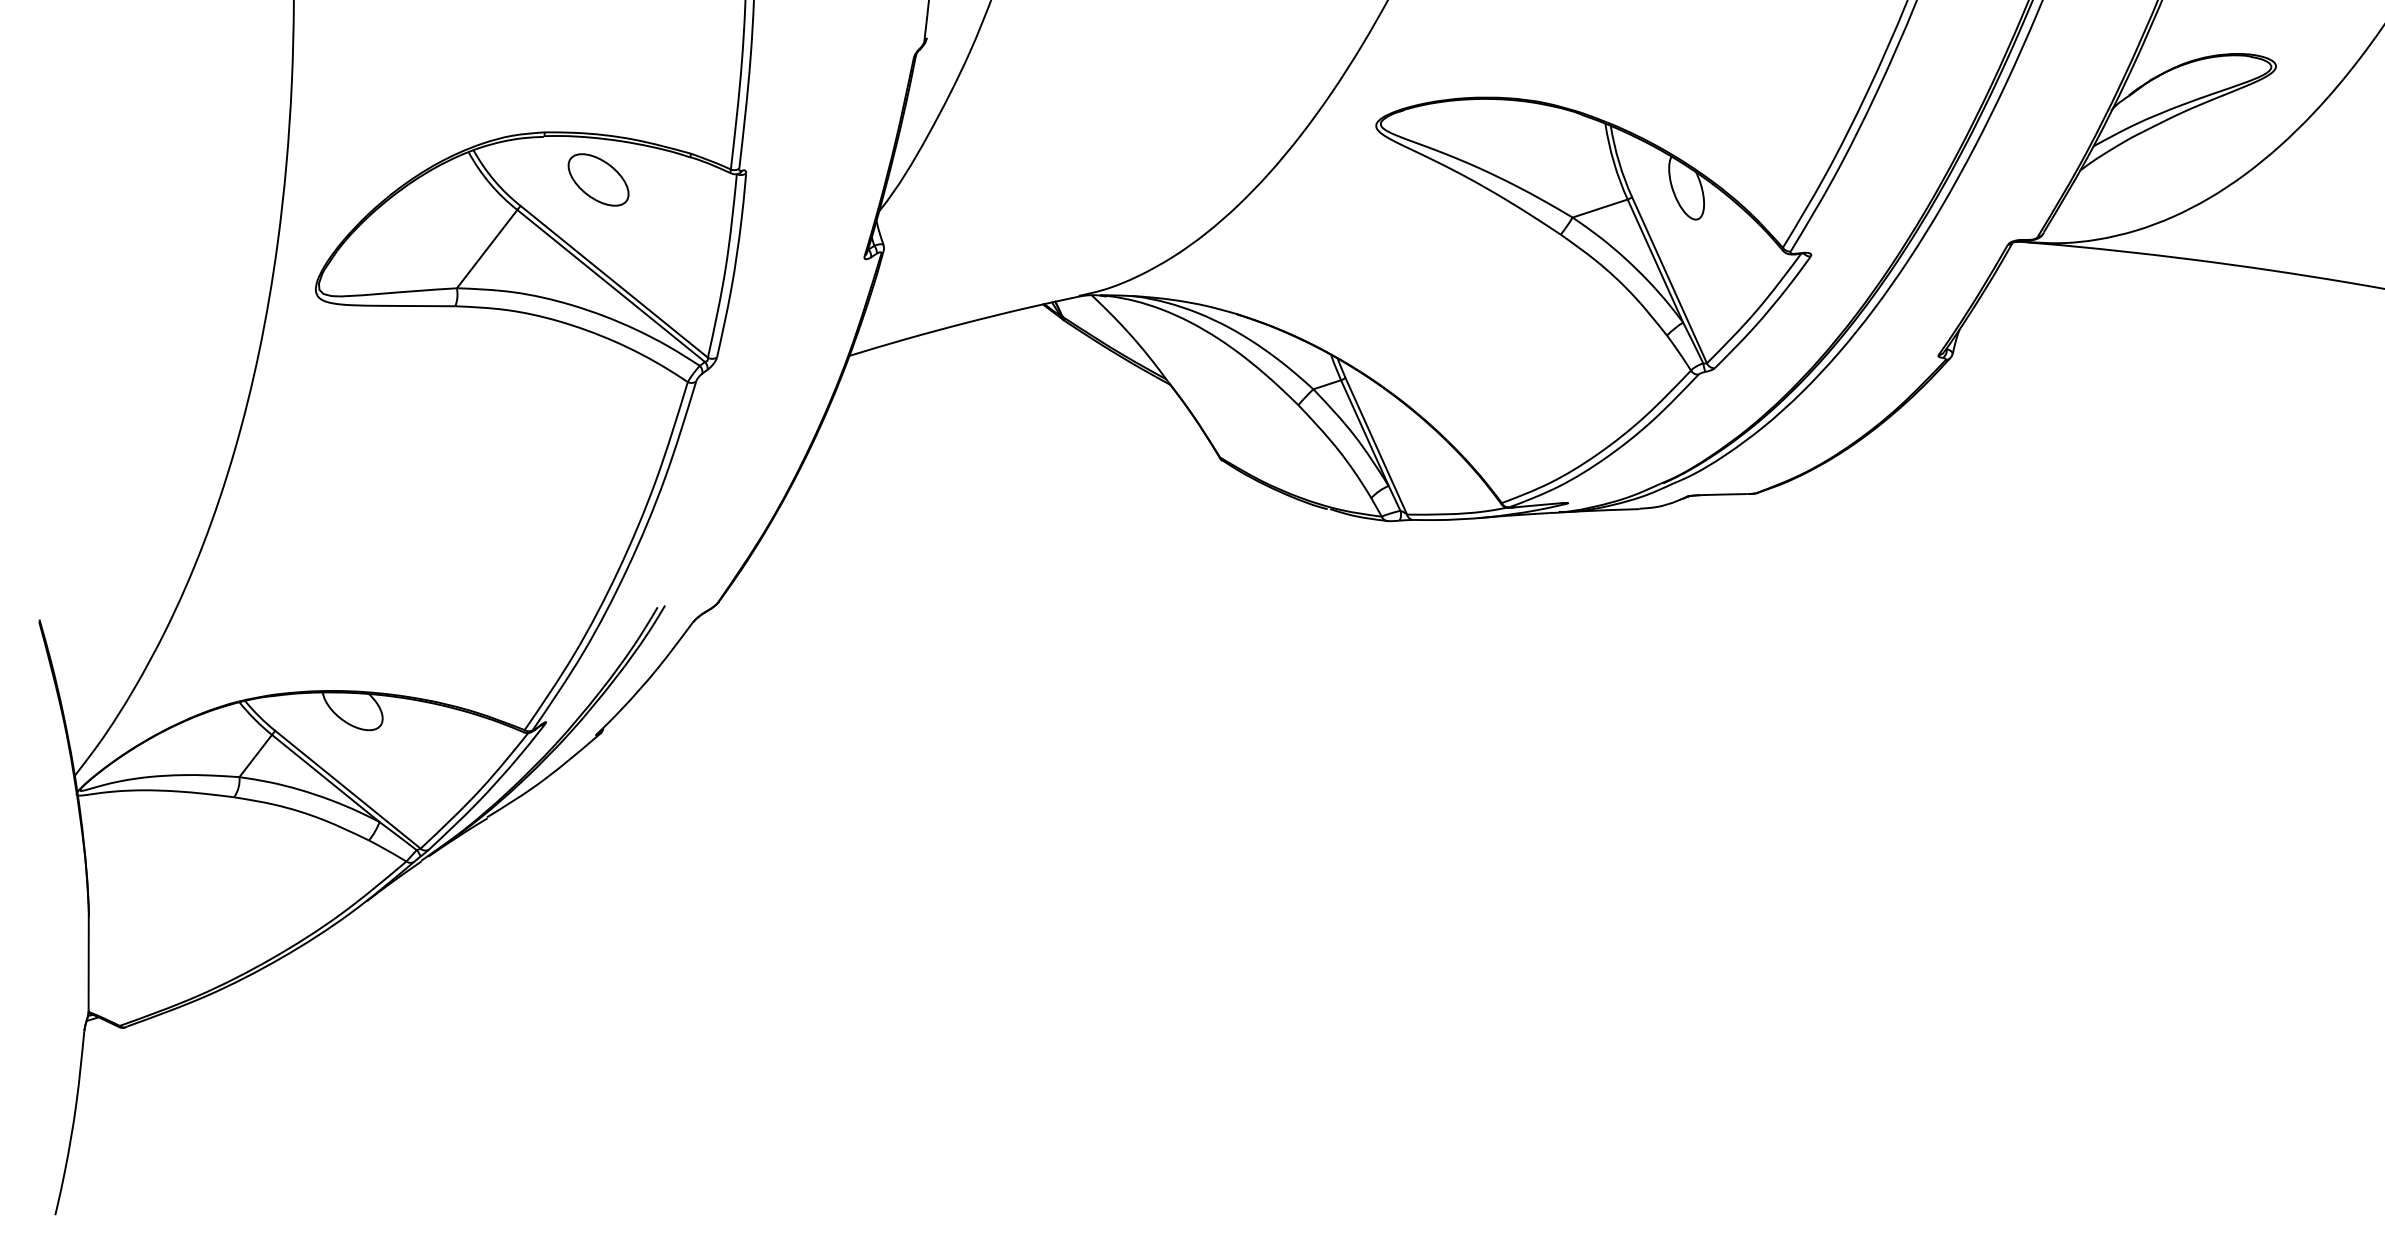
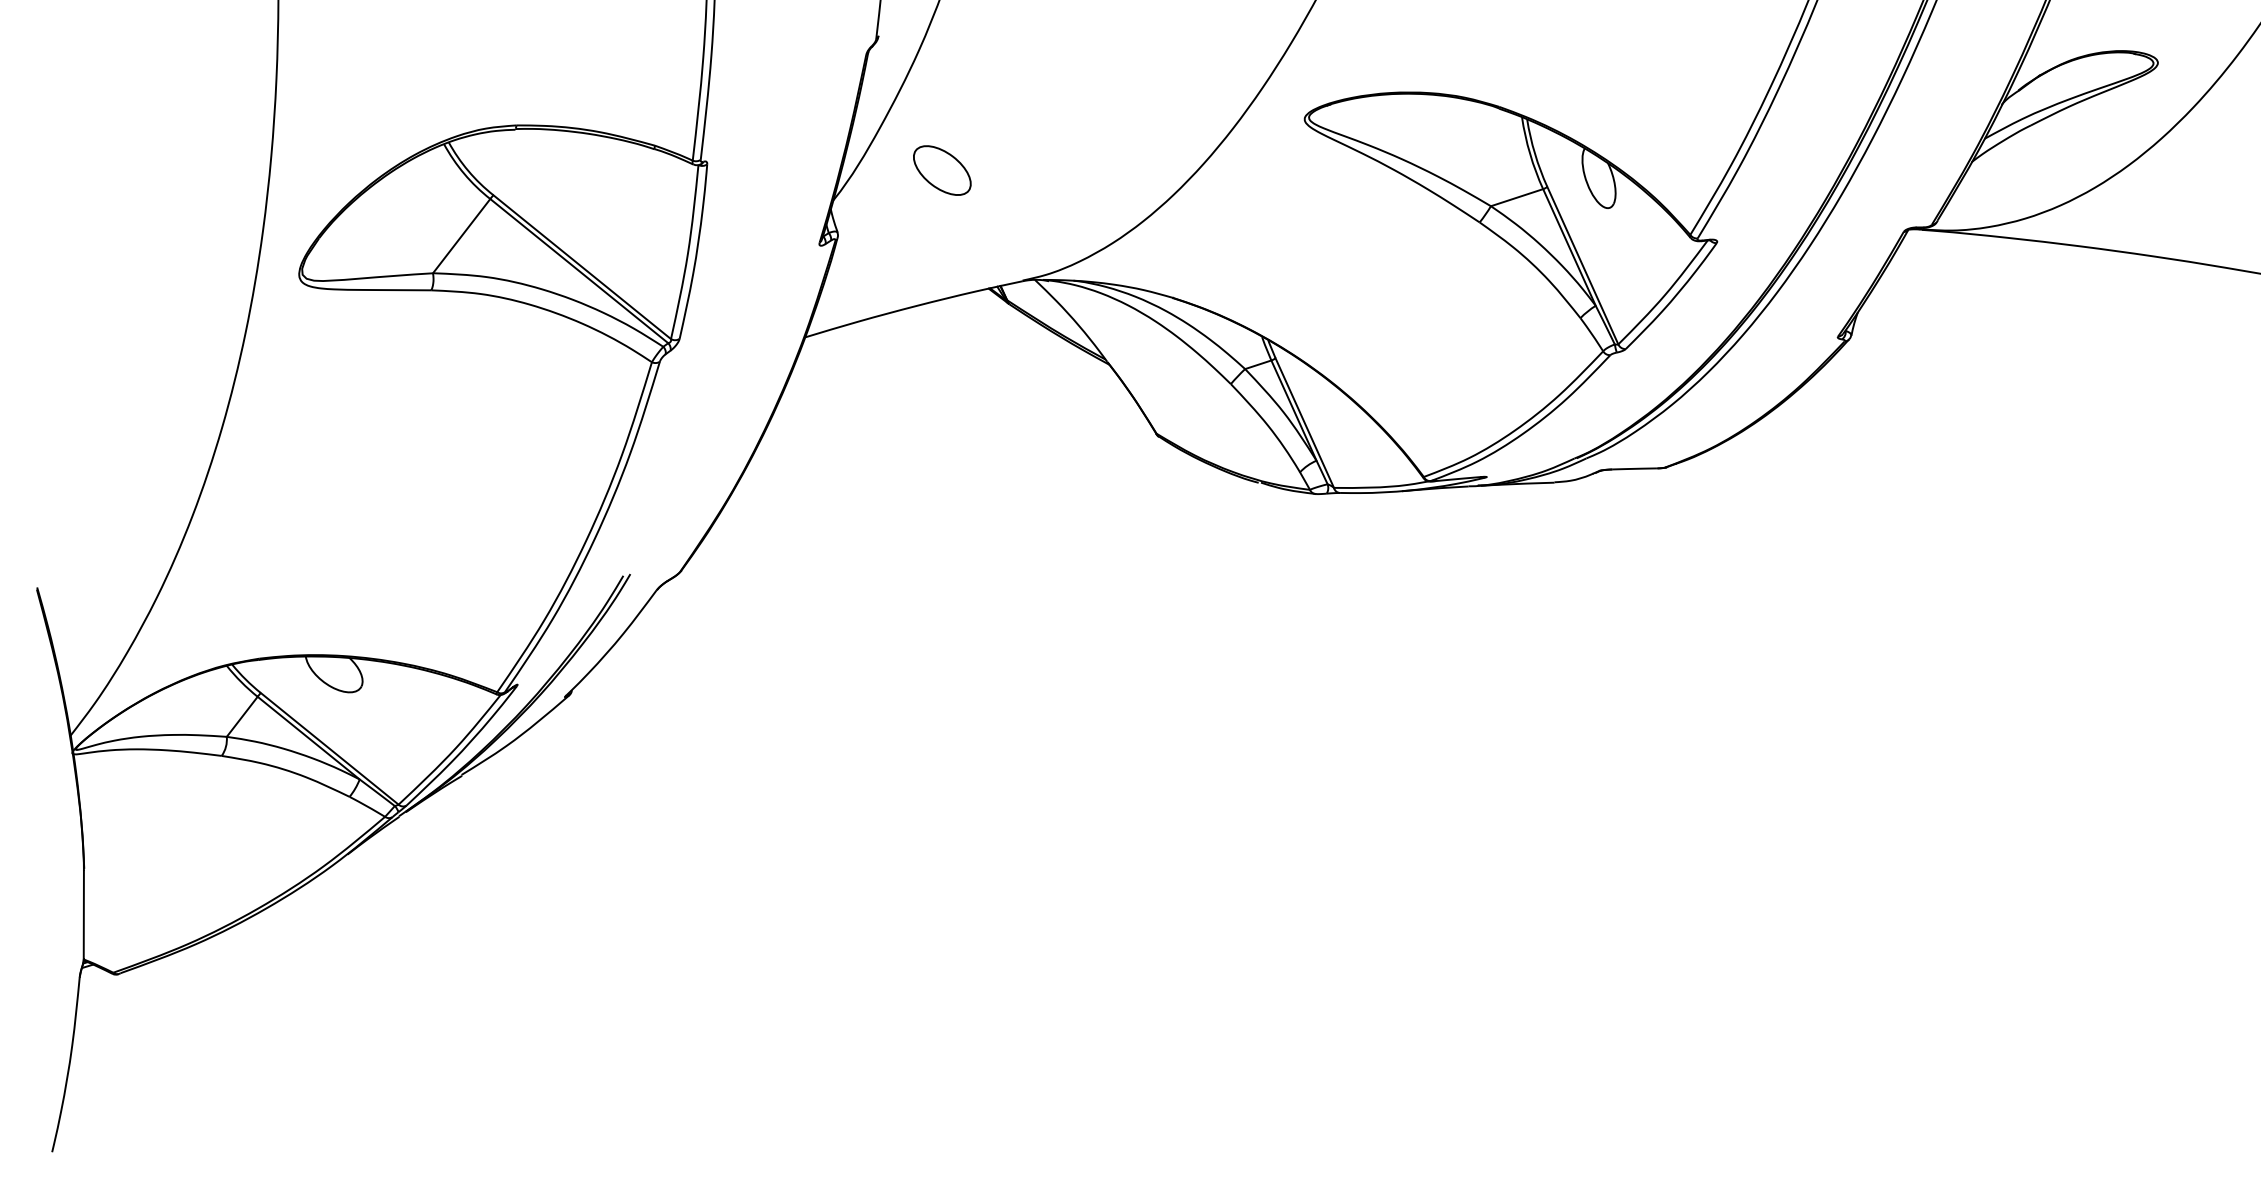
part: (598, 179) -> (942, 170), moved

